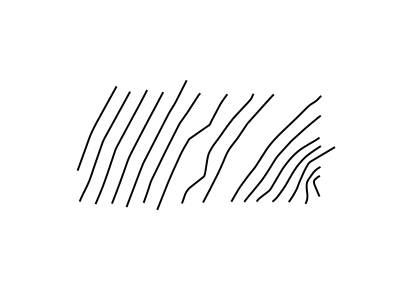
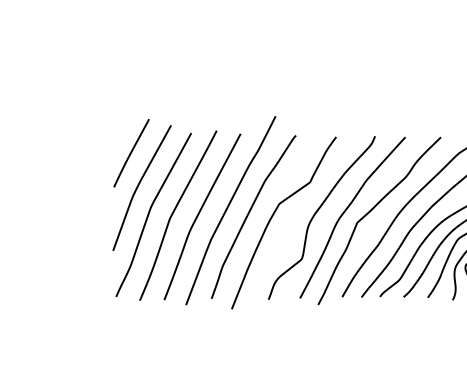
line: (89, 105) -> (130, 153), added
curve: (251, 144) -> (372, 211), added

